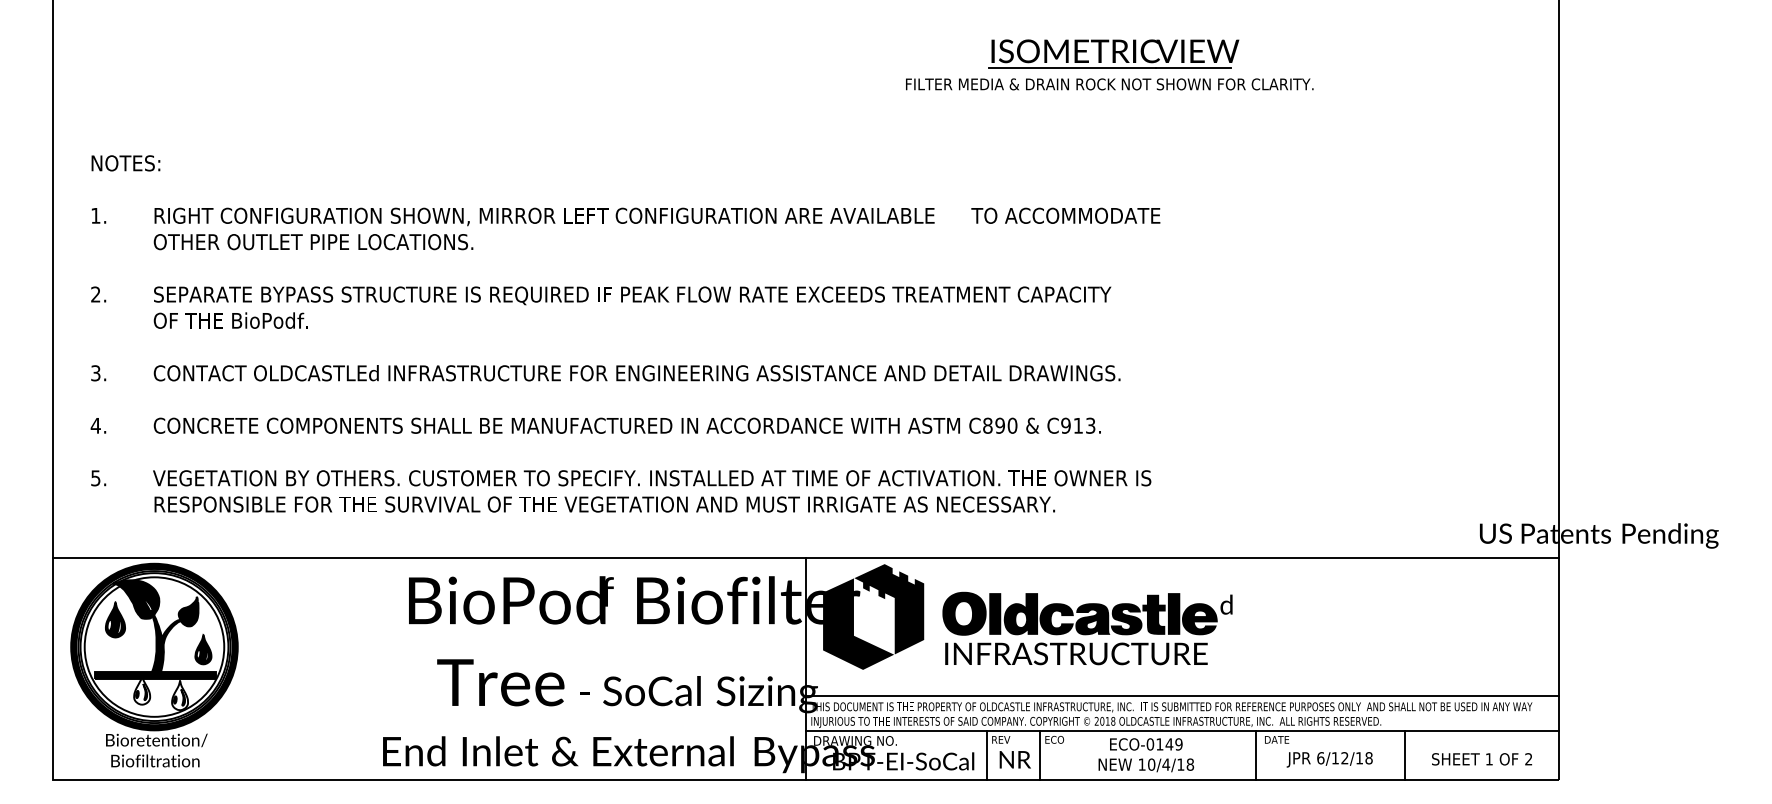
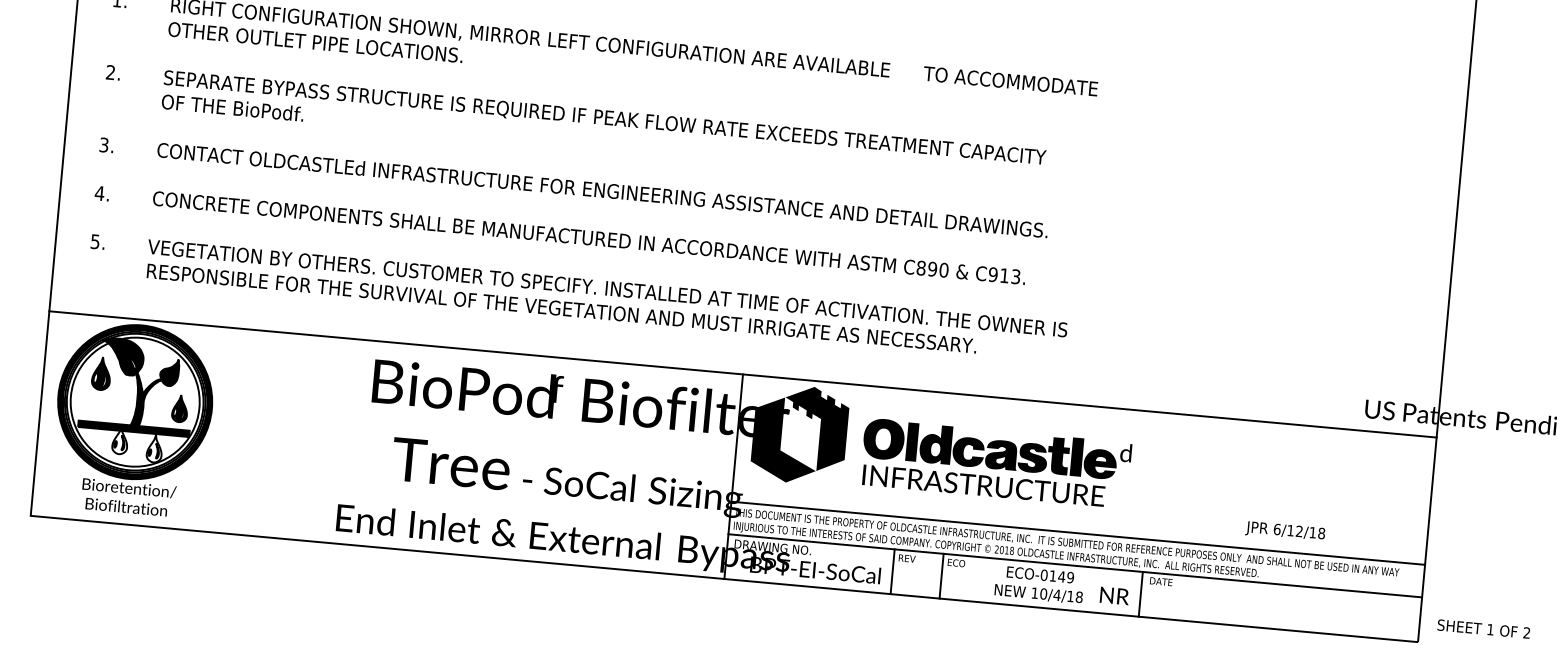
line: (1405, 755) -> (1278, 606), removed
text: (1014, 759) -> (1114, 595), moved
text: (1329, 759) -> (1285, 531), moved
text: (1481, 759) -> (1483, 629), moved

